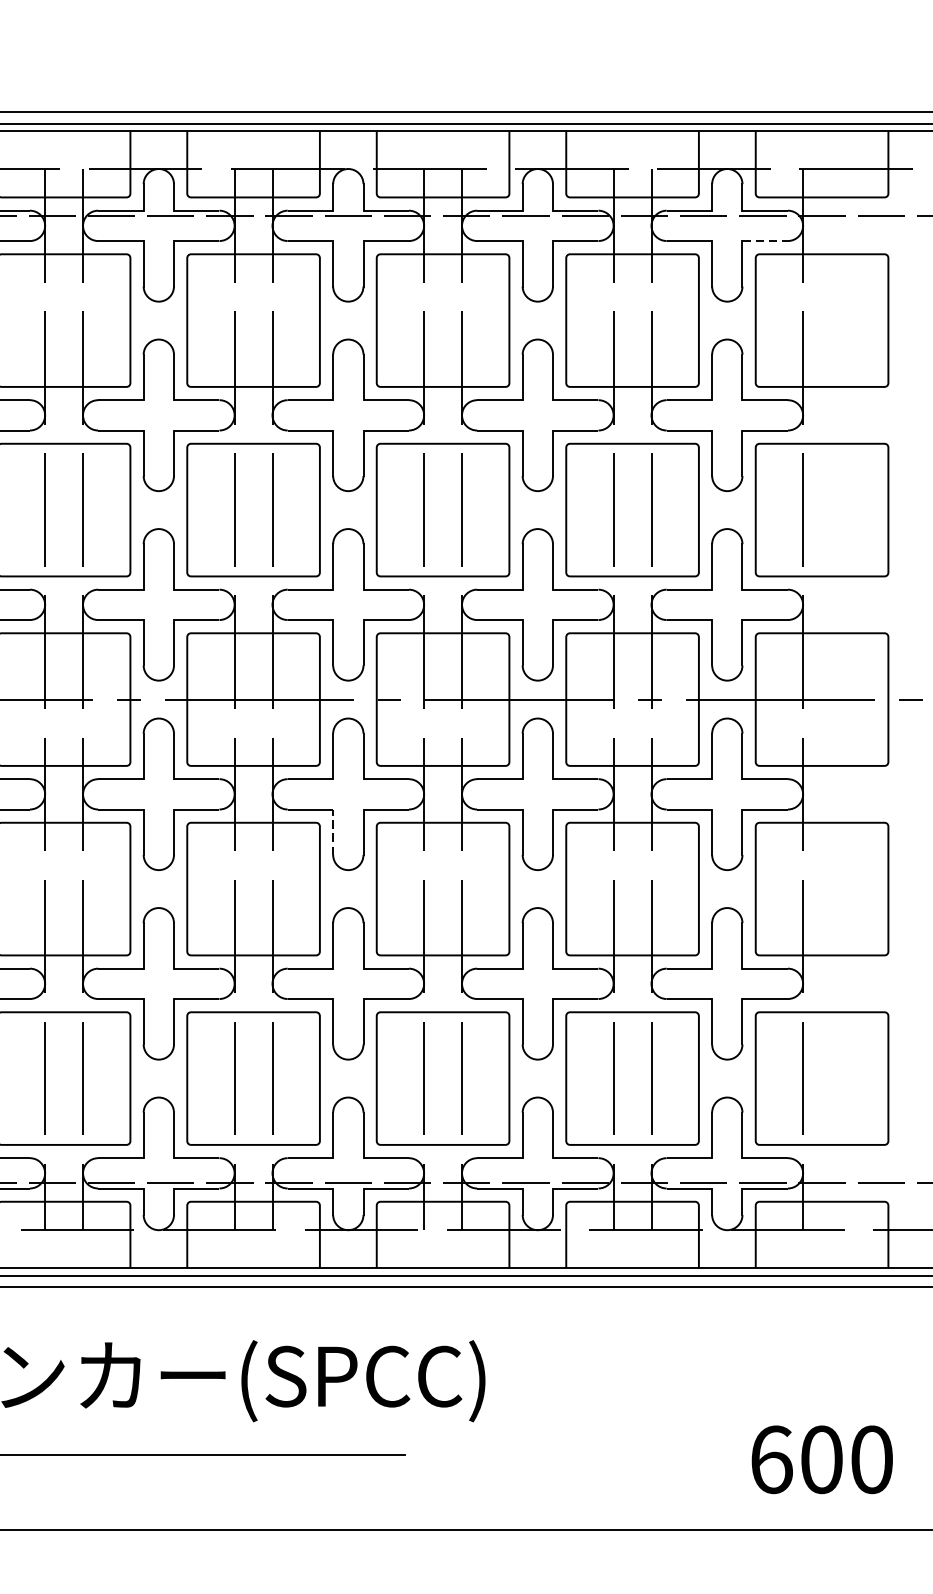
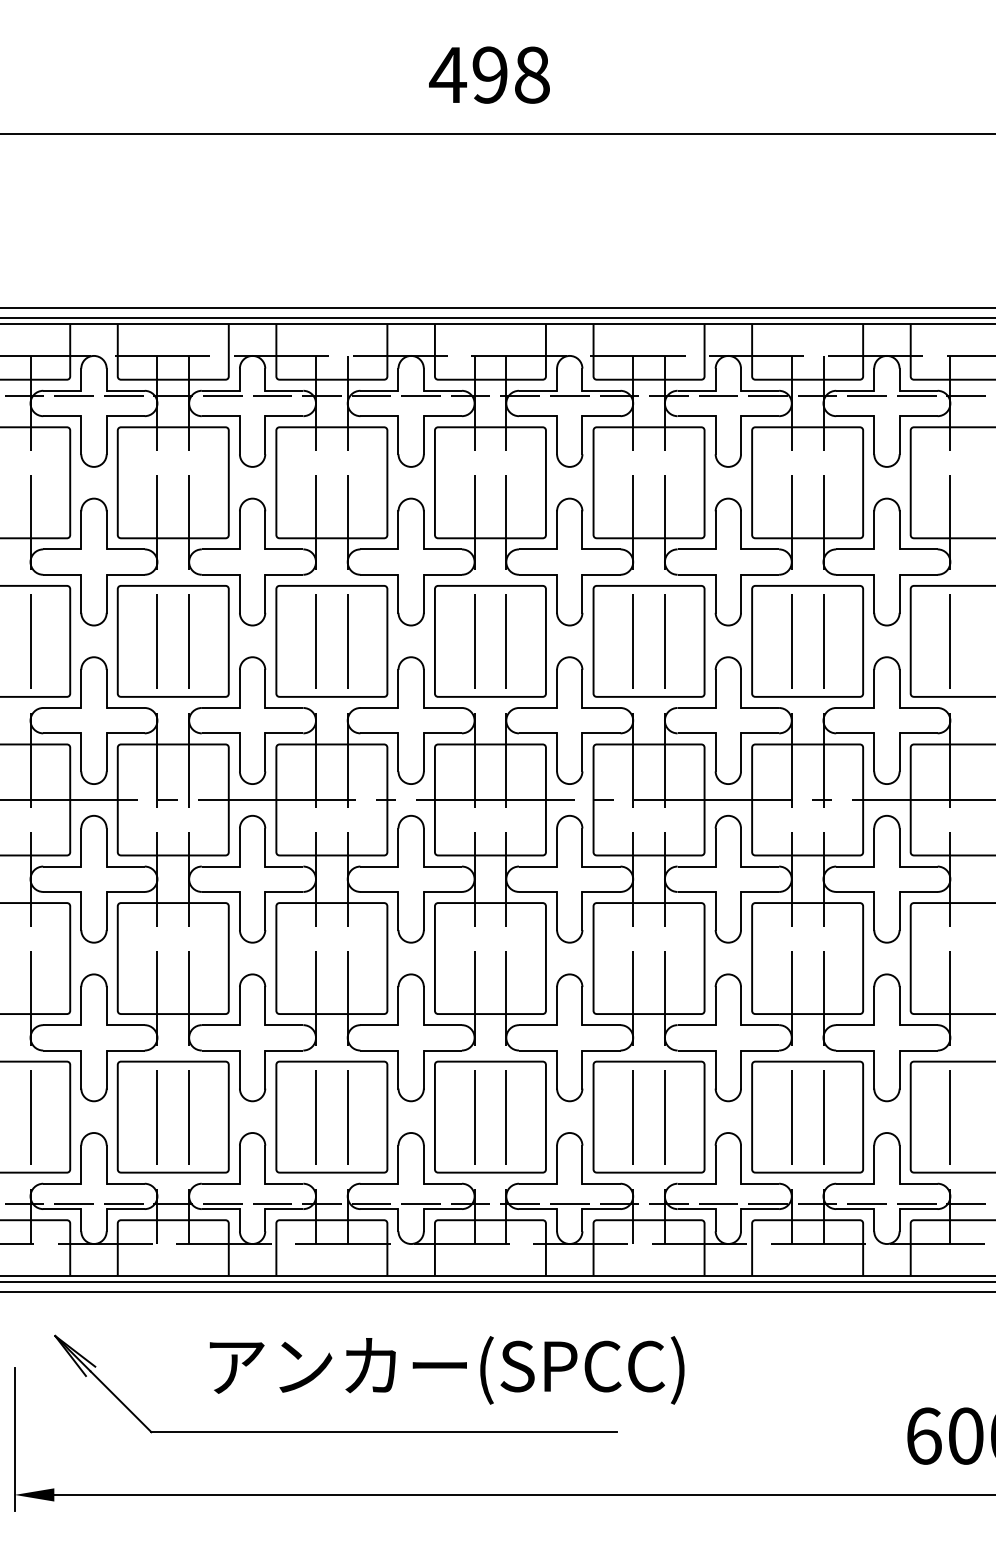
line: (766, 241) -> (919, 416), dashed -> solid
line: (333, 831) -> (557, 910), dashed -> solid

